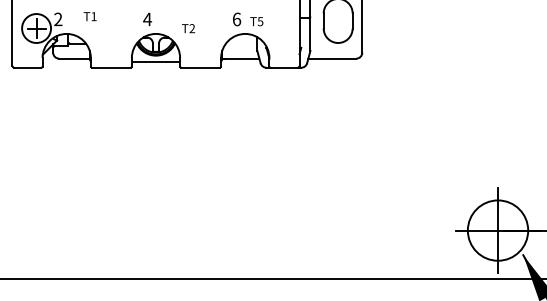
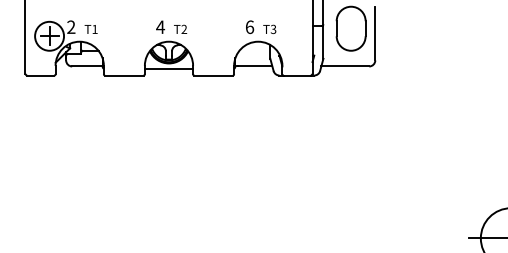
text: (89, 16) -> (90, 29), moved
text: (260, 21) -> (273, 29), T5 -> T3
text: (188, 28) -> (180, 29), moved

